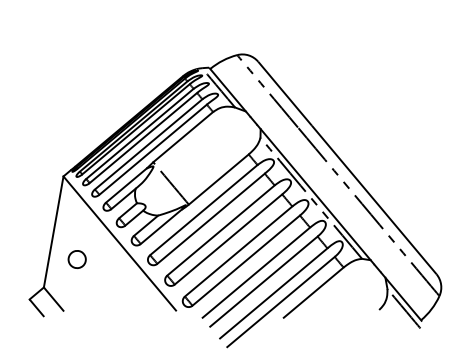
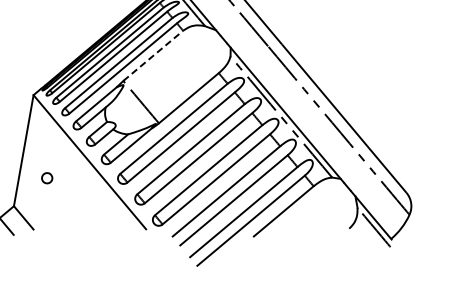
line: (183, 136) -> (153, 55), solid -> dashed
part: (76, 259) -> (46, 178), size x0.6

